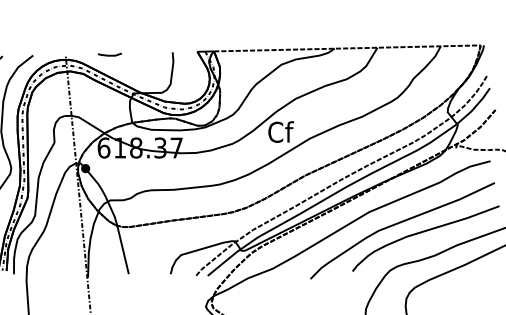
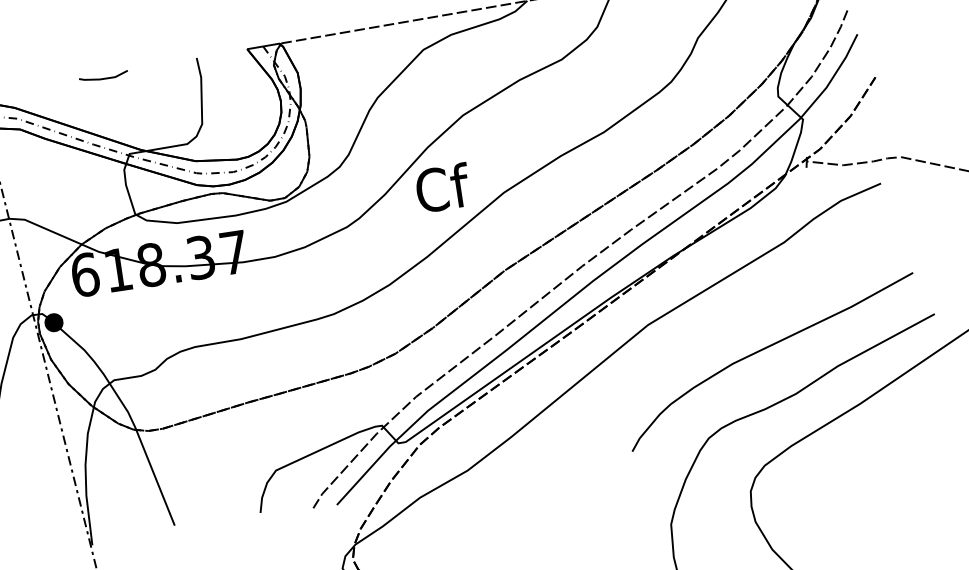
line: (109, 54) -> (102, 76), moved
curve: (398, 224) -> (711, 341), removed

